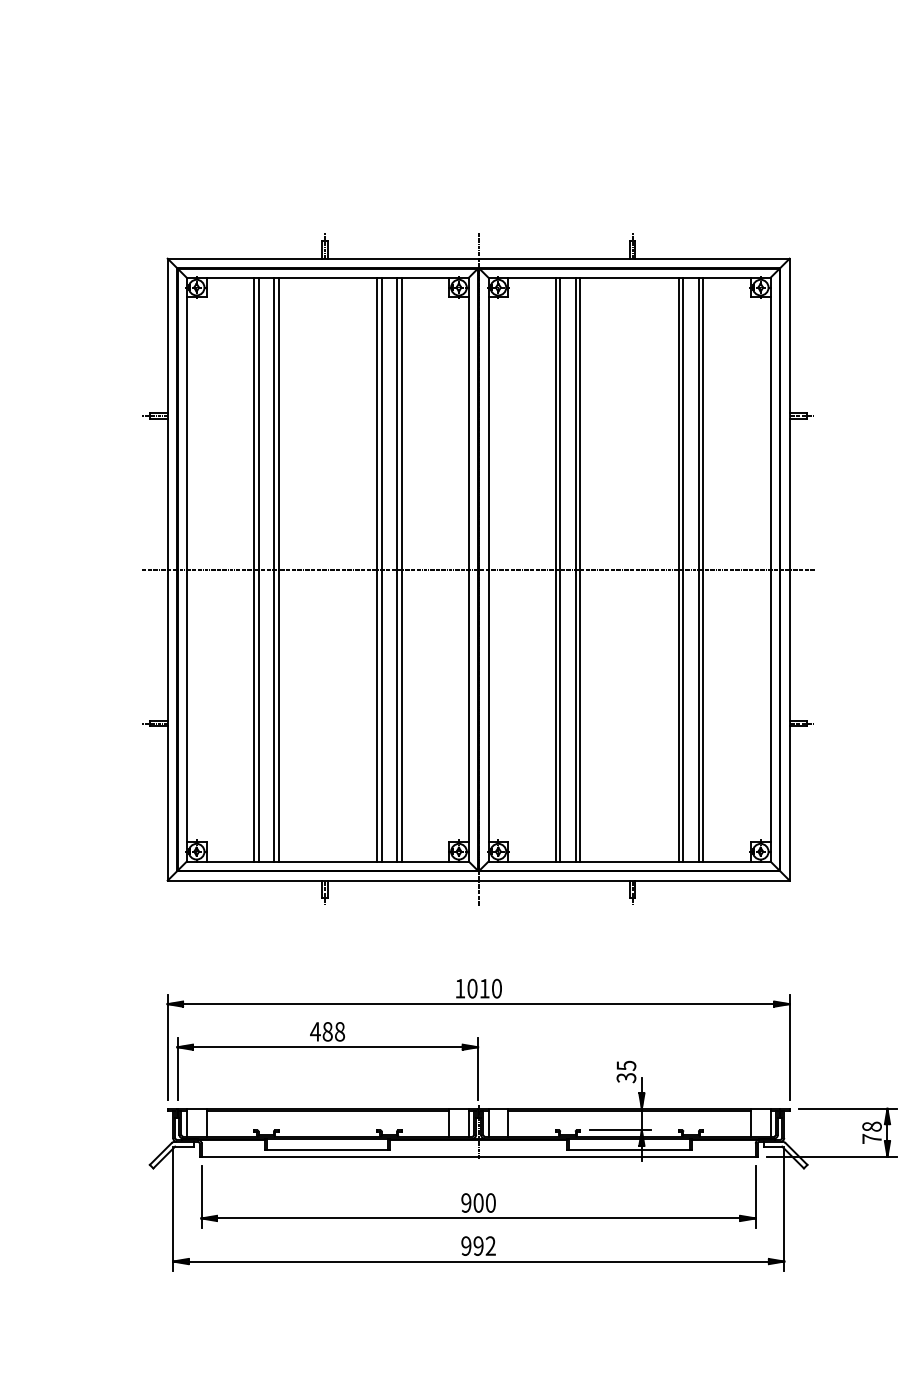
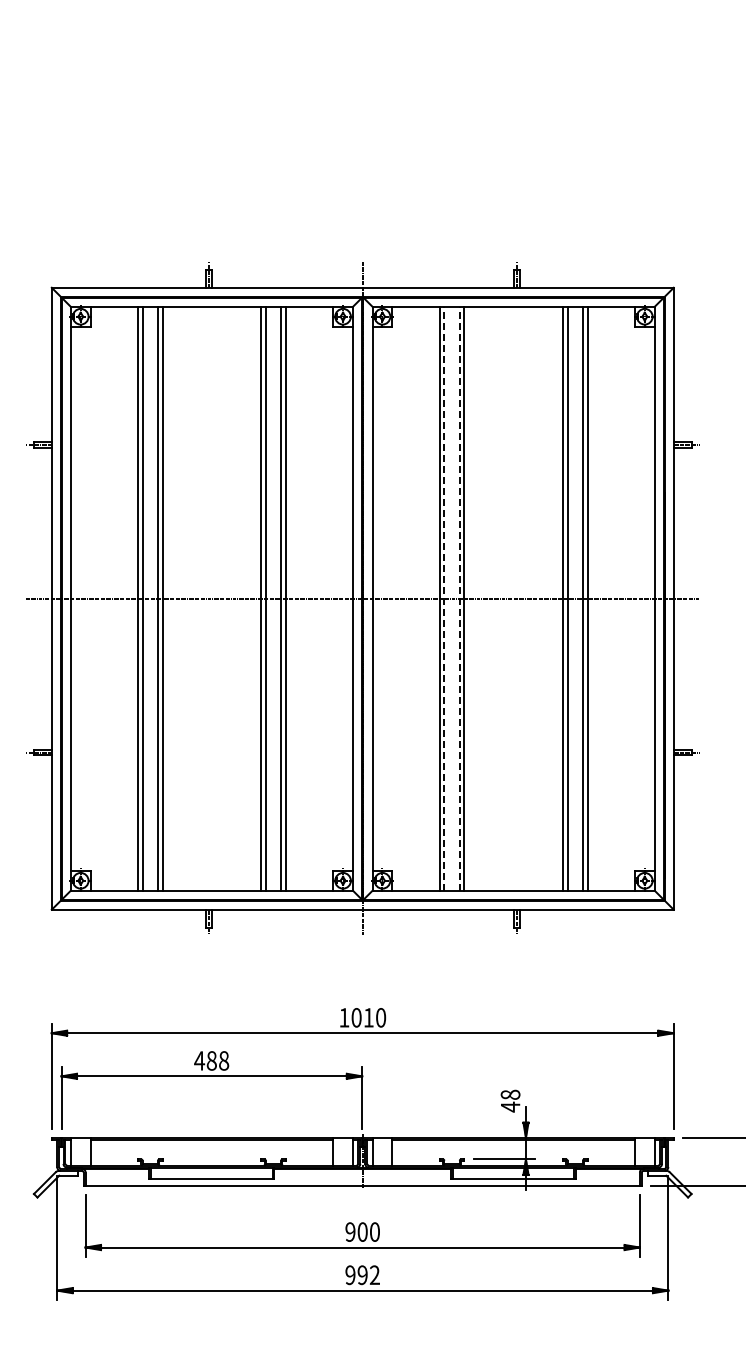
line: (560, 569) -> (444, 598), solid -> dashed
line: (575, 569) -> (459, 598), solid -> dashed
text: (626, 1071) -> (510, 1100), 35 -> 48

